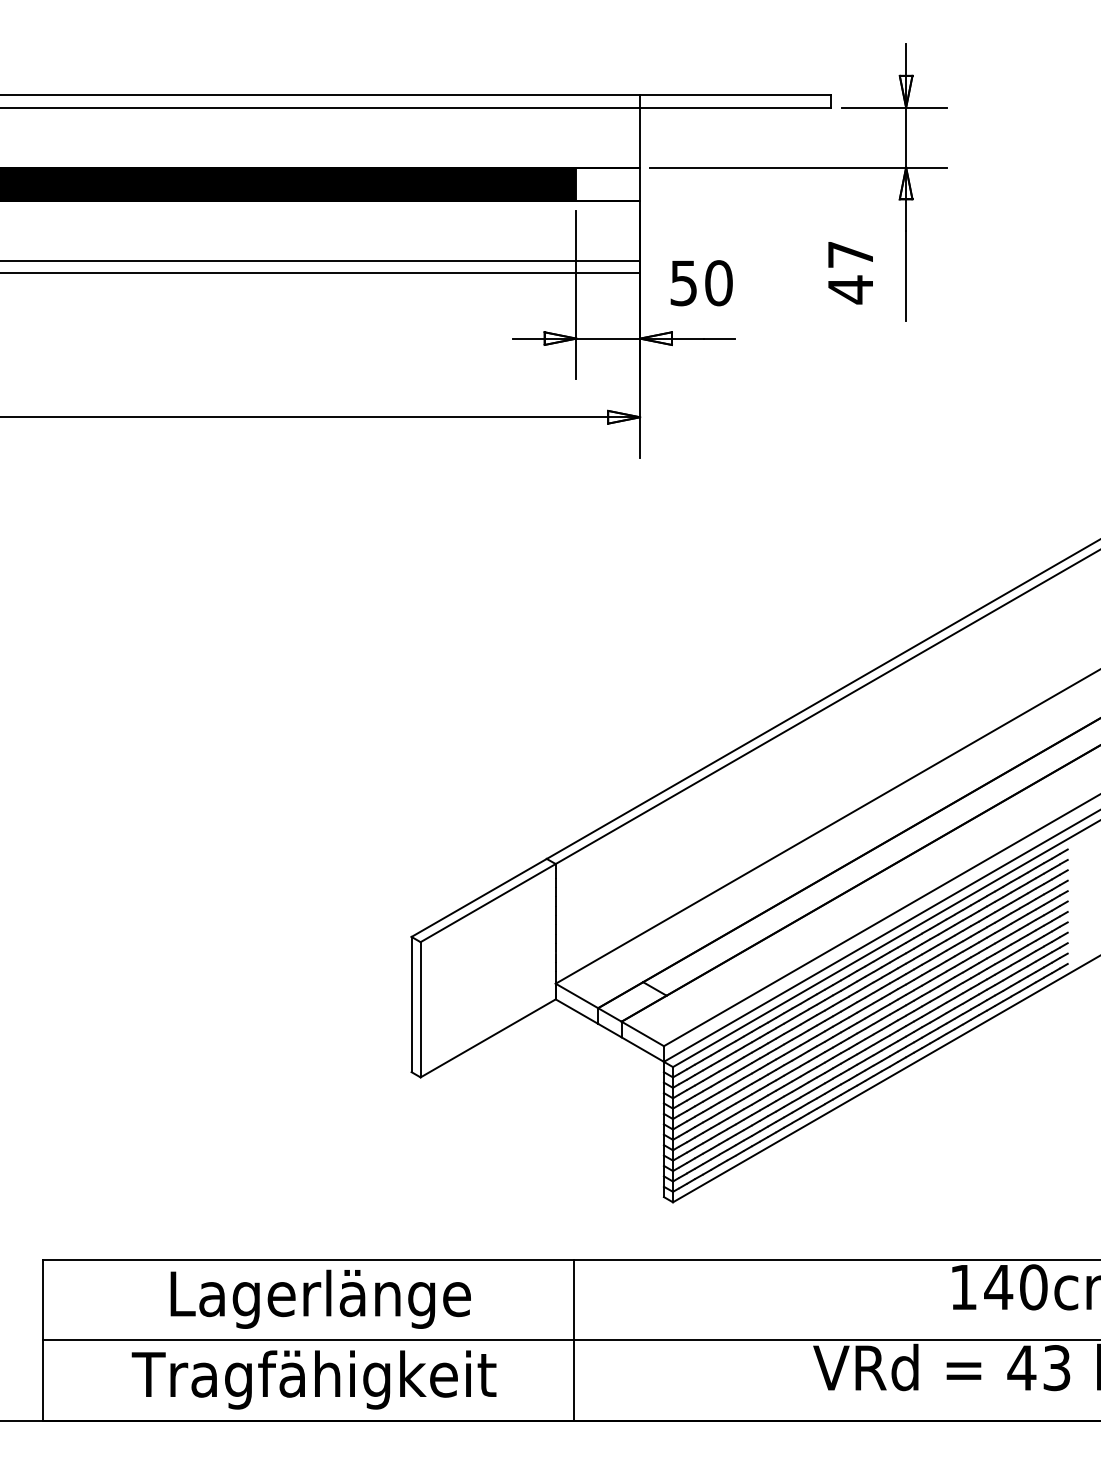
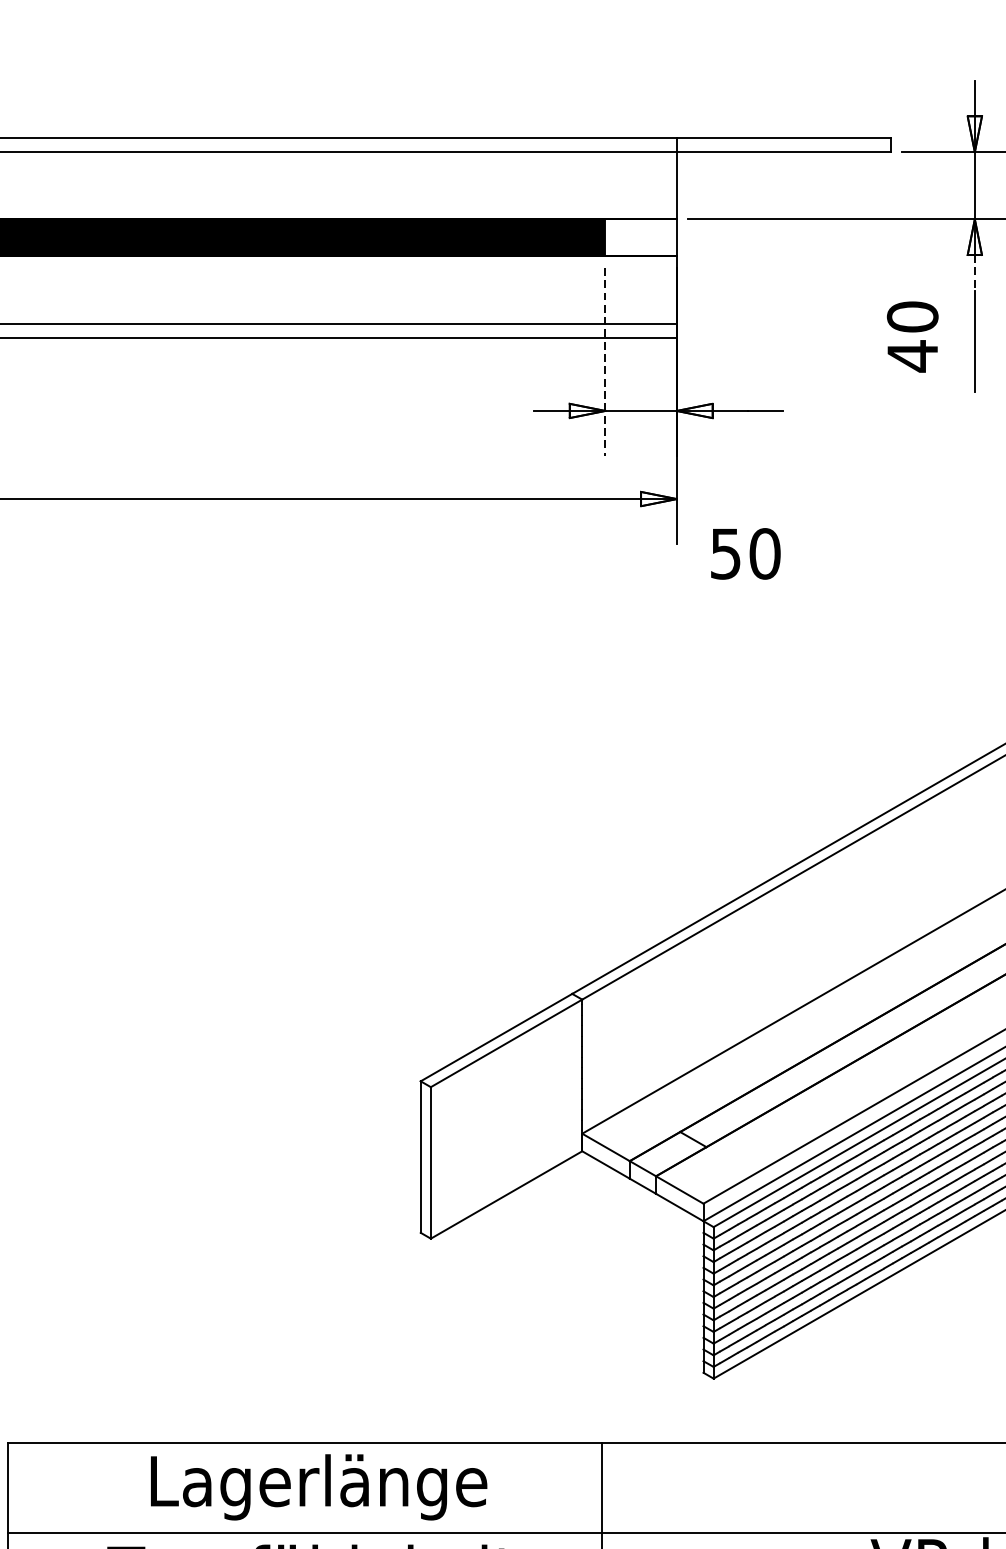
line: (906, 215) -> (975, 273), solid -> dashed
text: (850, 254) -> (912, 316), 47 -> 40
text: (701, 283) -> (745, 554), moved
line: (576, 295) -> (605, 362), solid -> dashed

